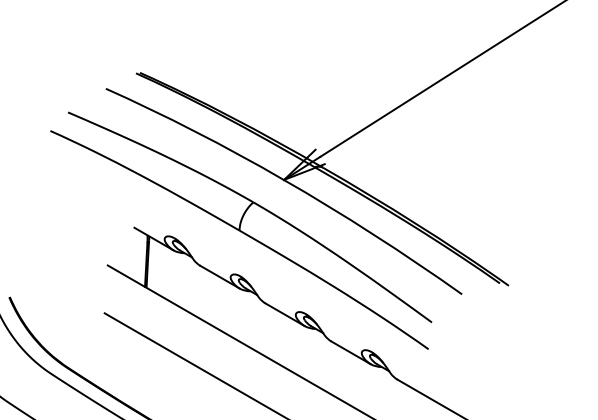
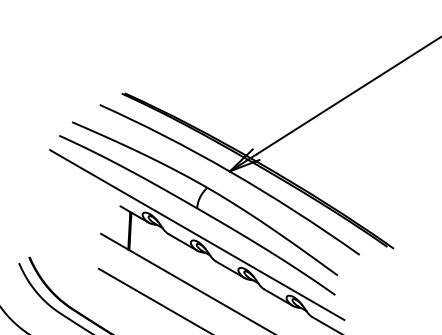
line: (239, 266) -> (197, 234), added

